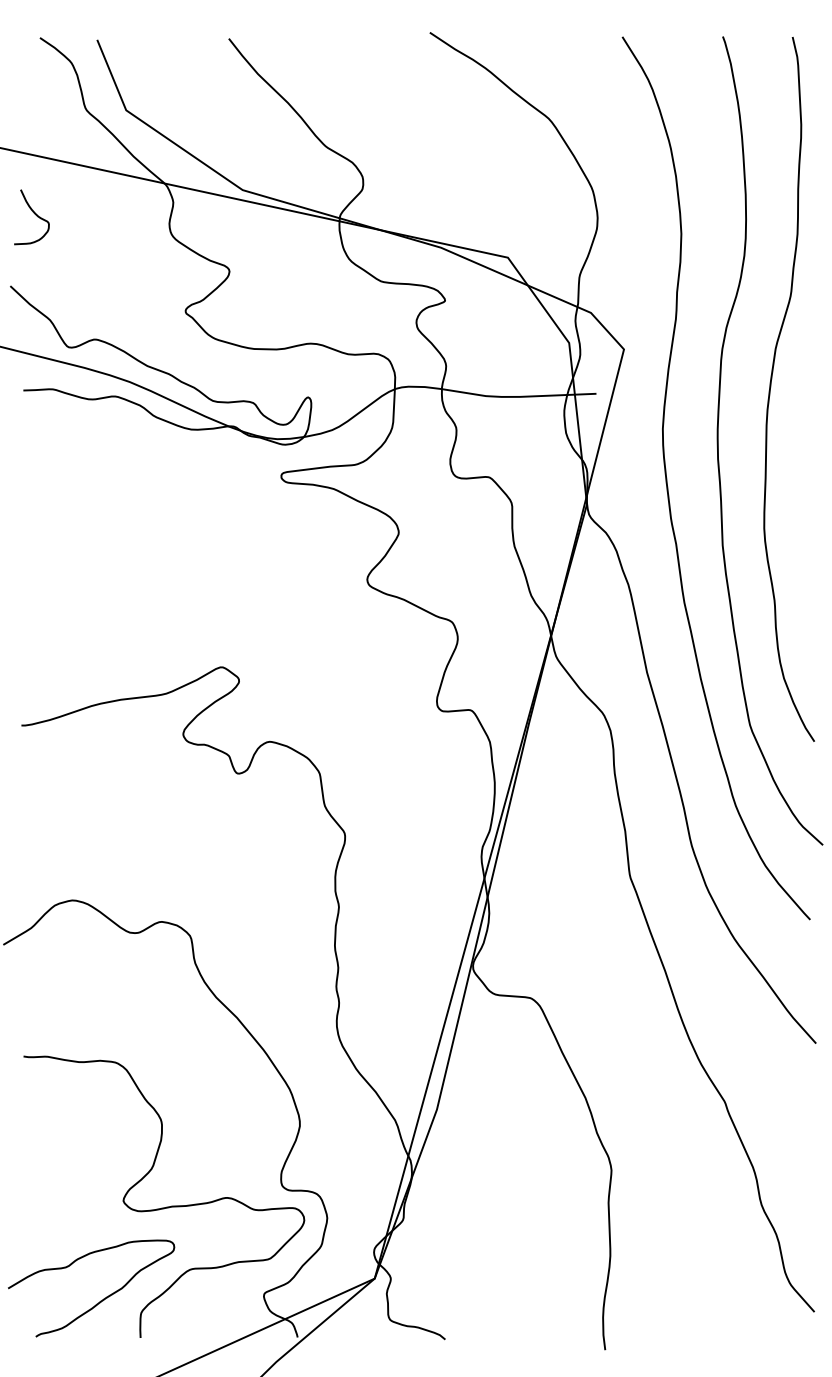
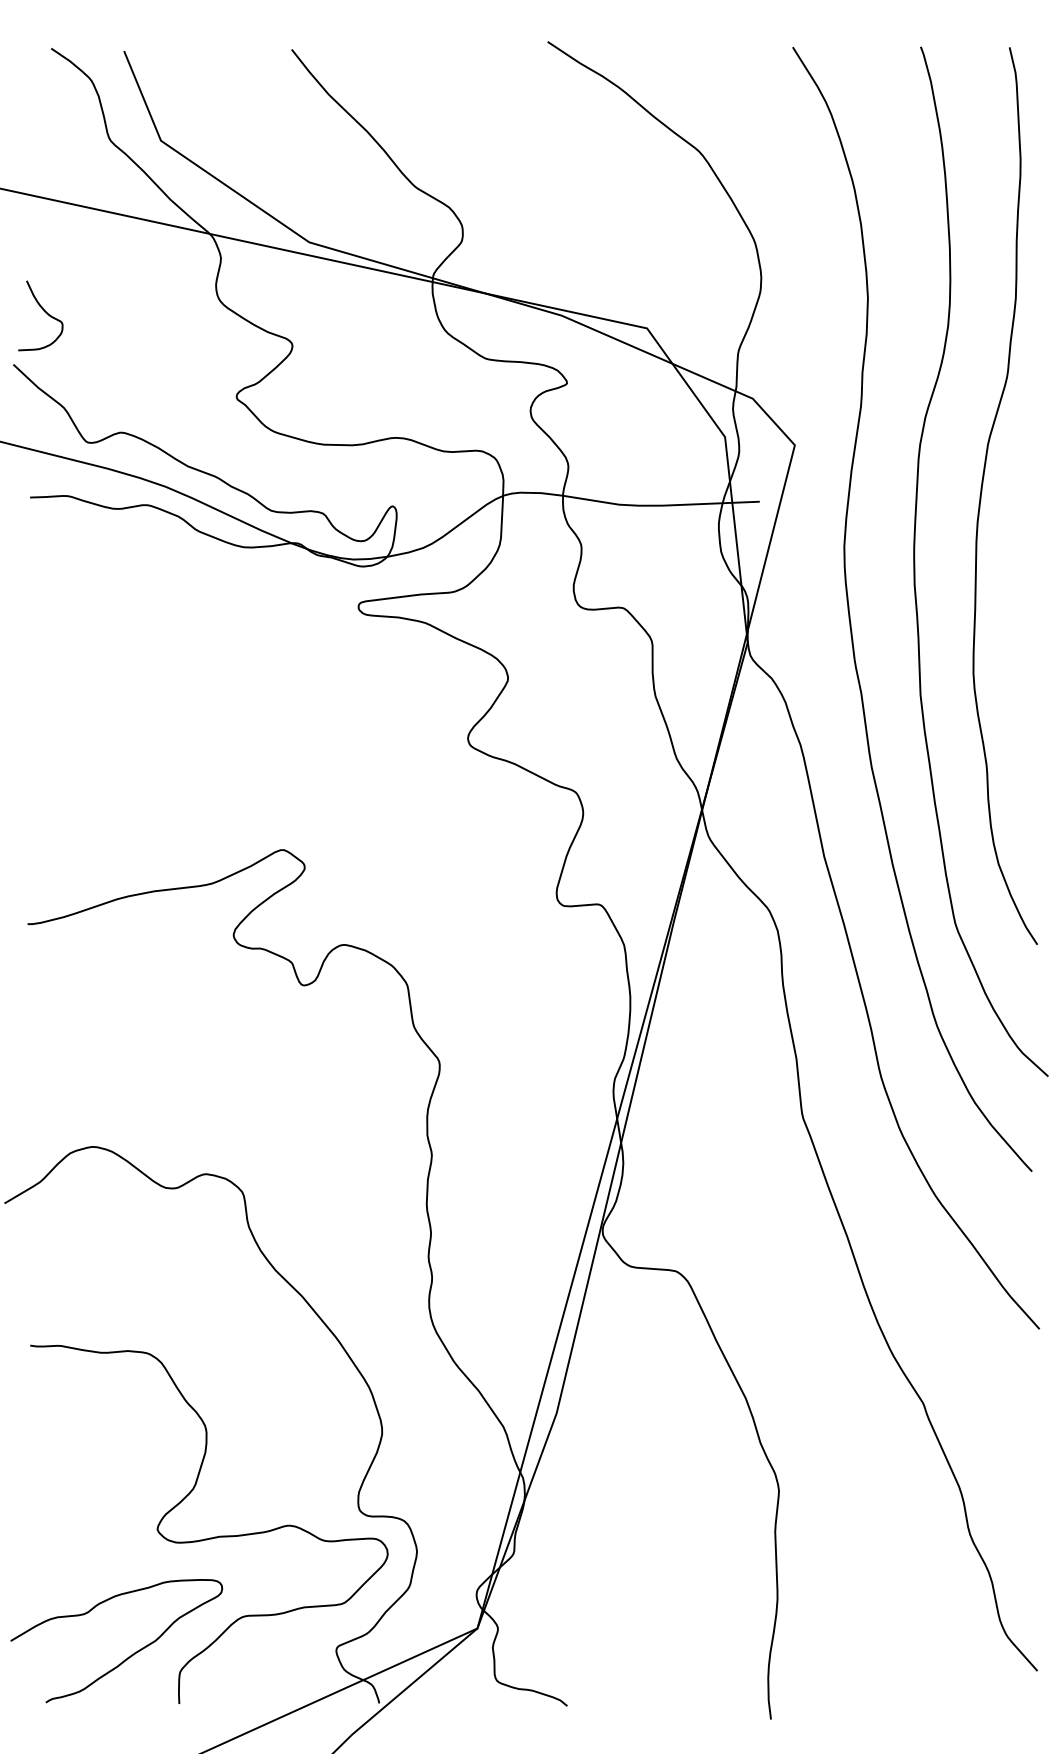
curve: (34, 214) -> (44, 312), moved

